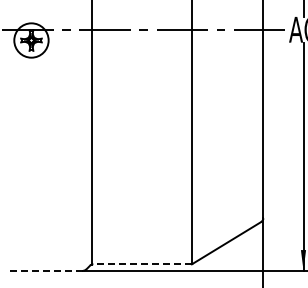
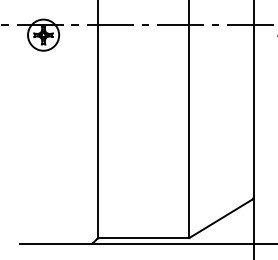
line: (142, 264) -> (144, 238), dashed -> solid
line: (44, 270) -> (55, 243), dashed -> solid

